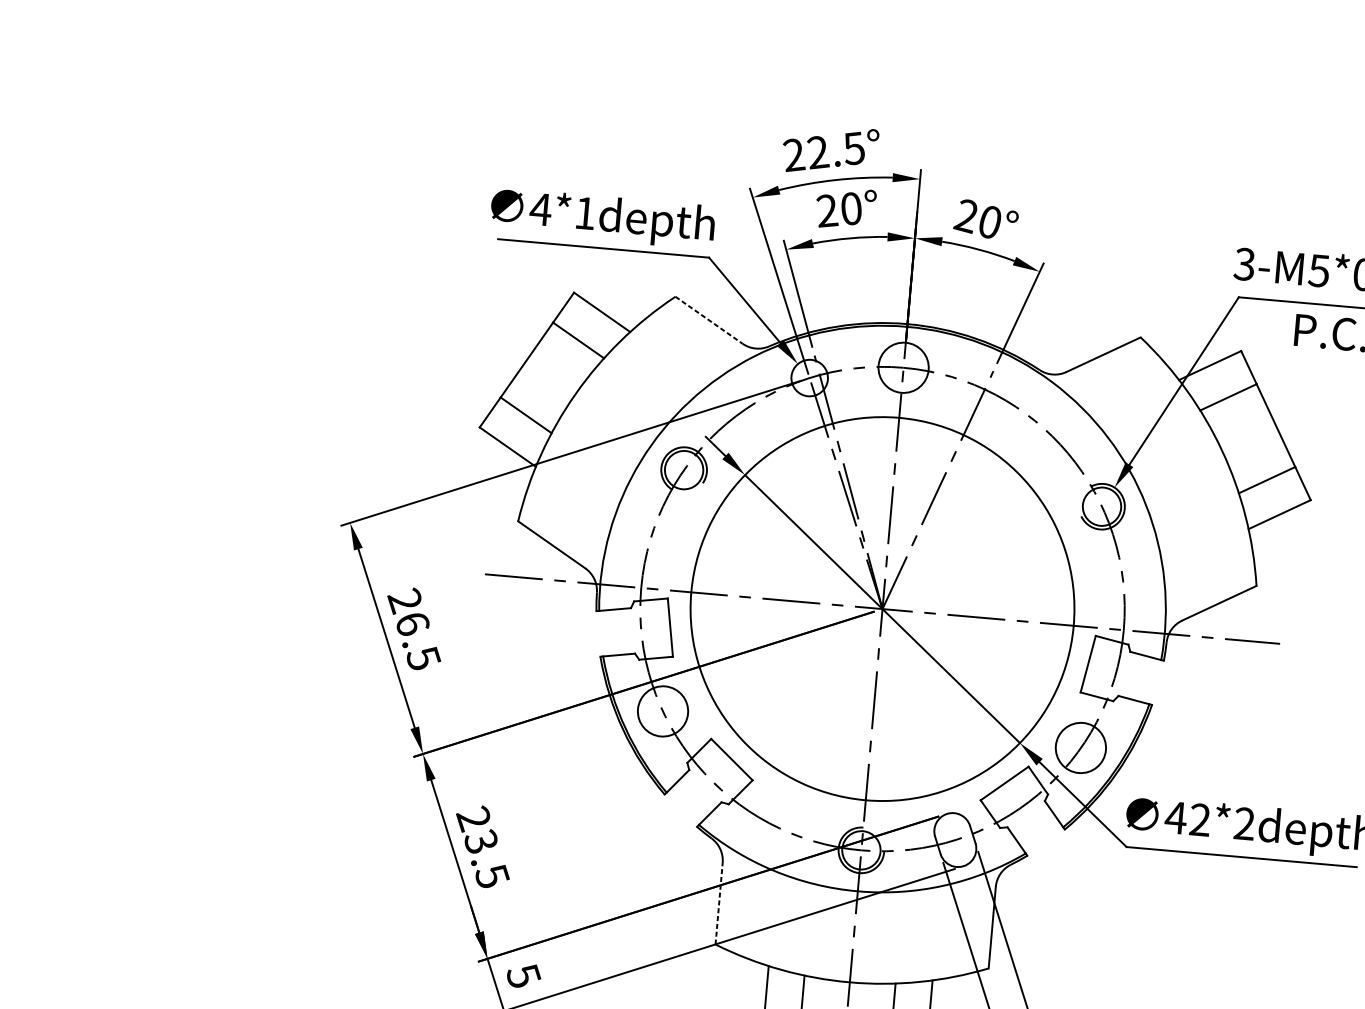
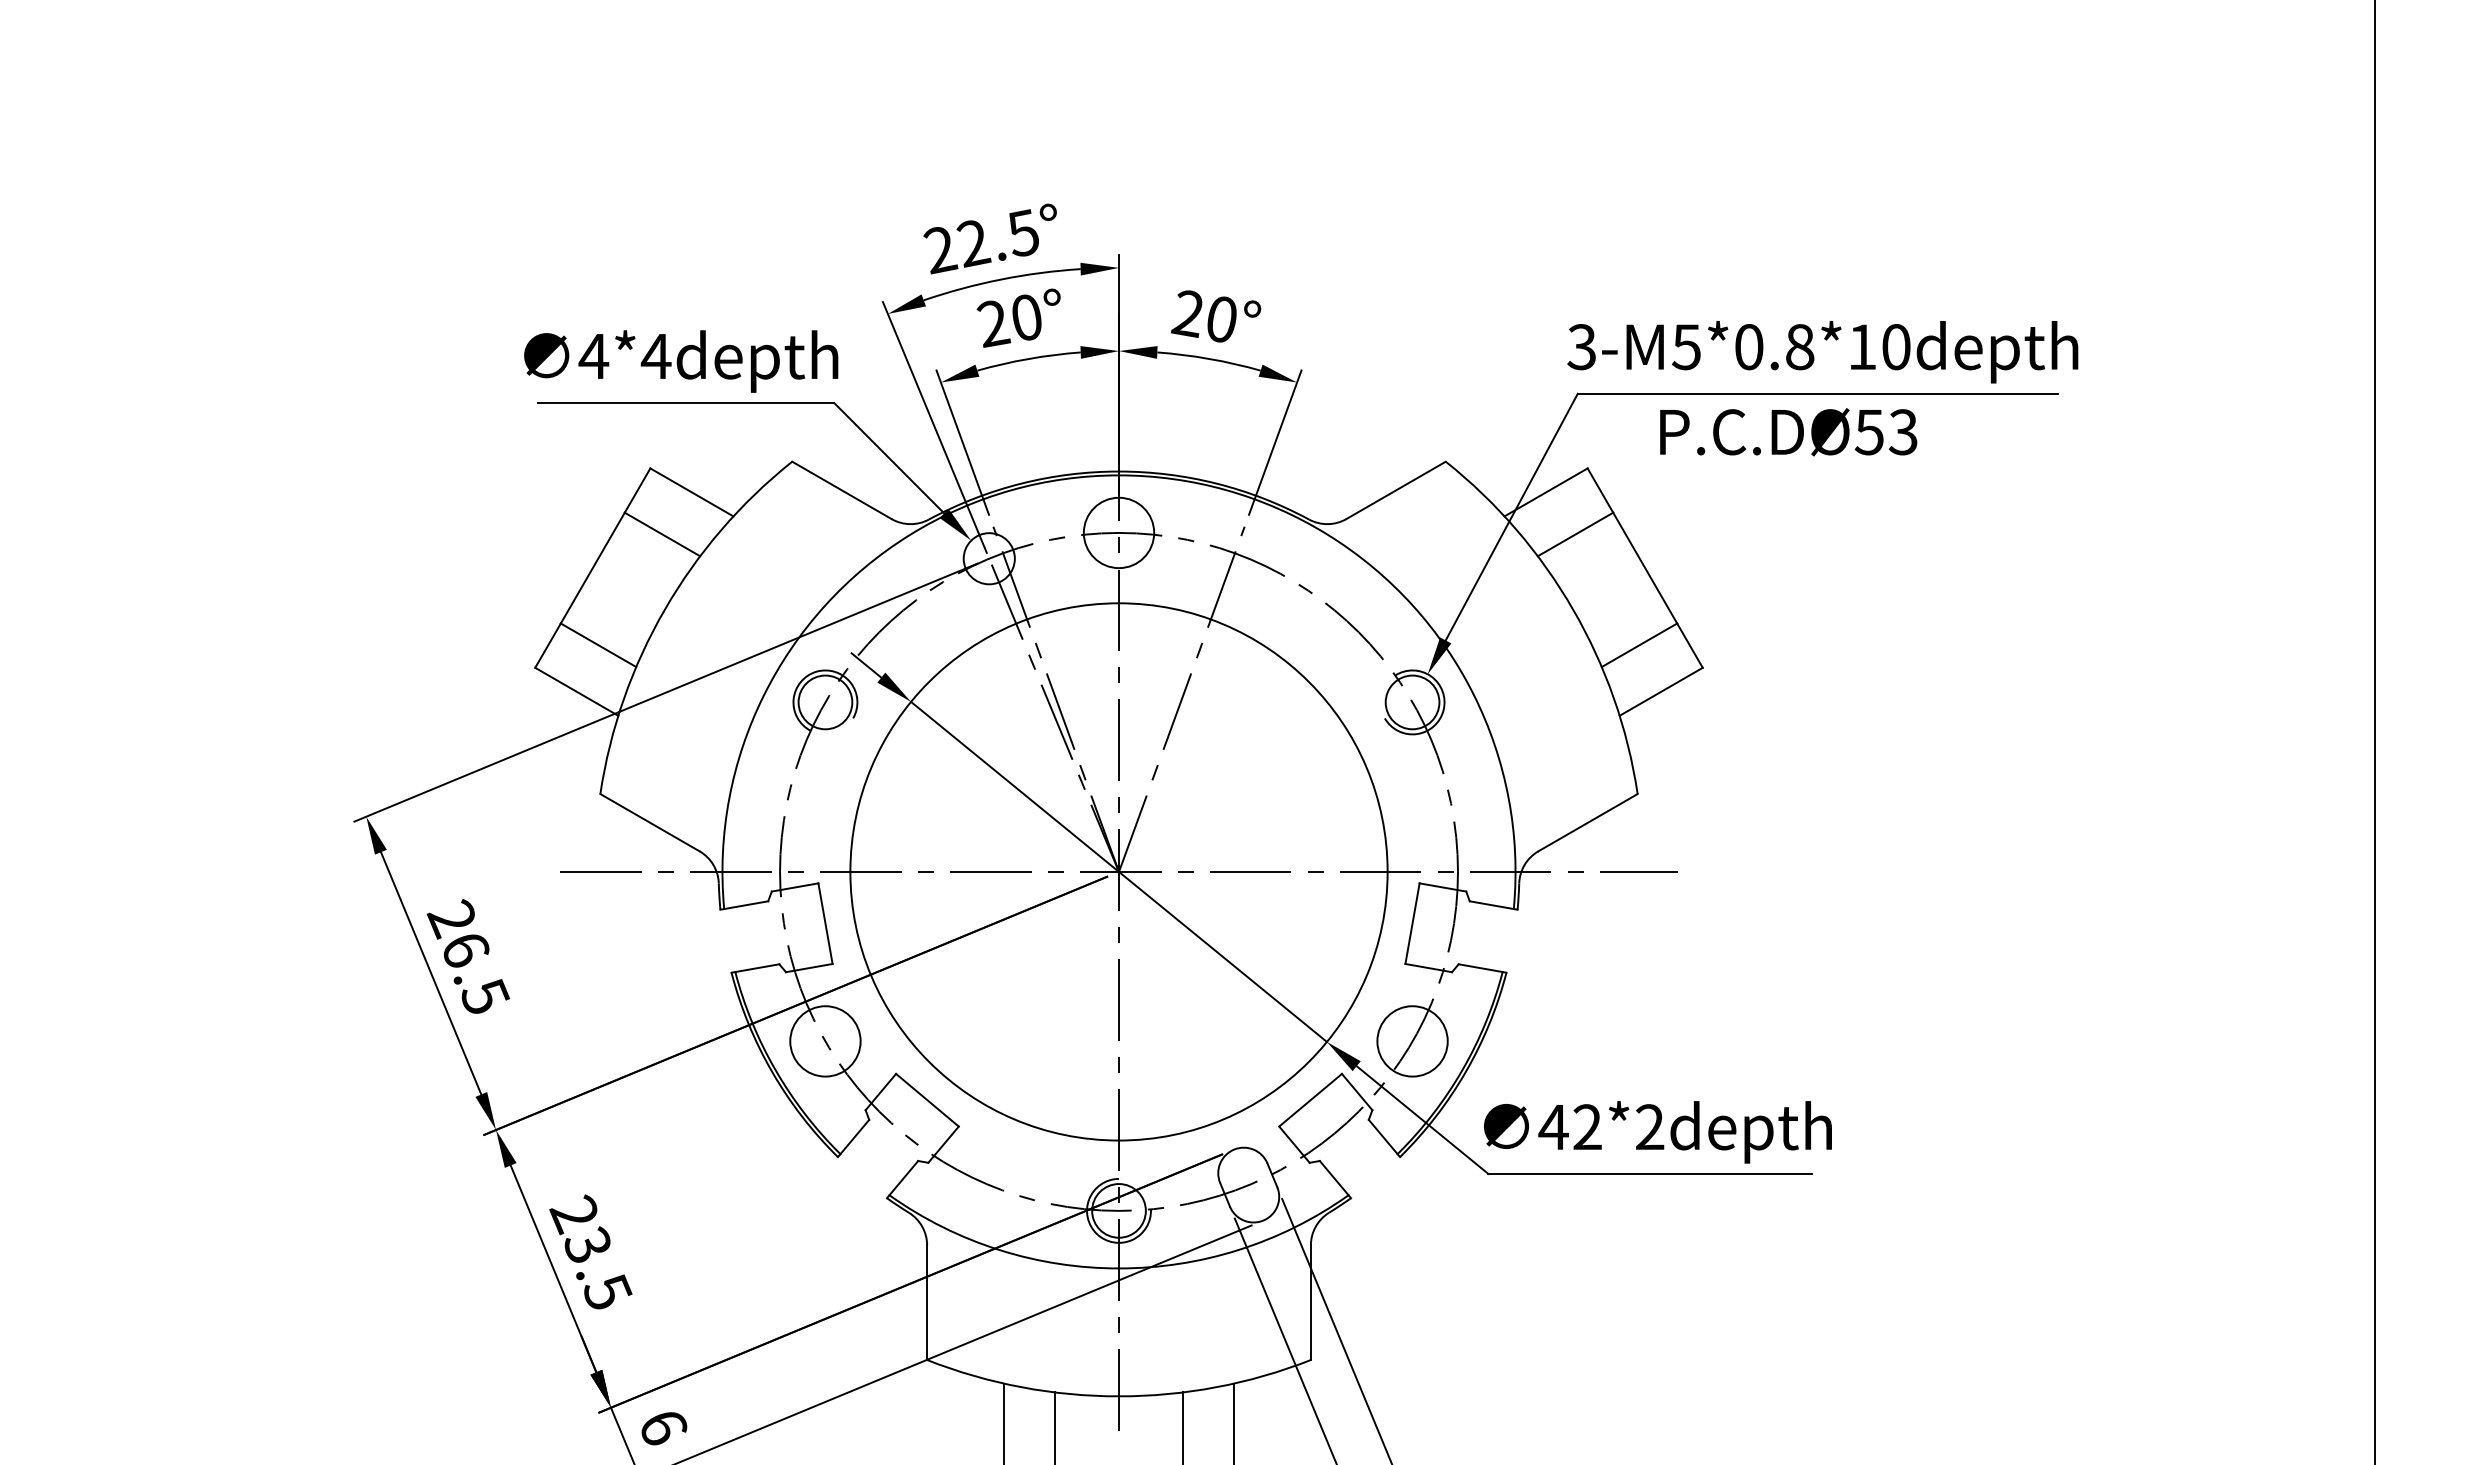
text: (584, 213) -> (655, 356), 4*1depth -> 4*4depth
line: (709, 320) -> (842, 490), dashed -> solid
line: (719, 903) -> (927, 1302), dashed -> solid
text: (524, 976) -> (664, 1427), 5 -> 6

